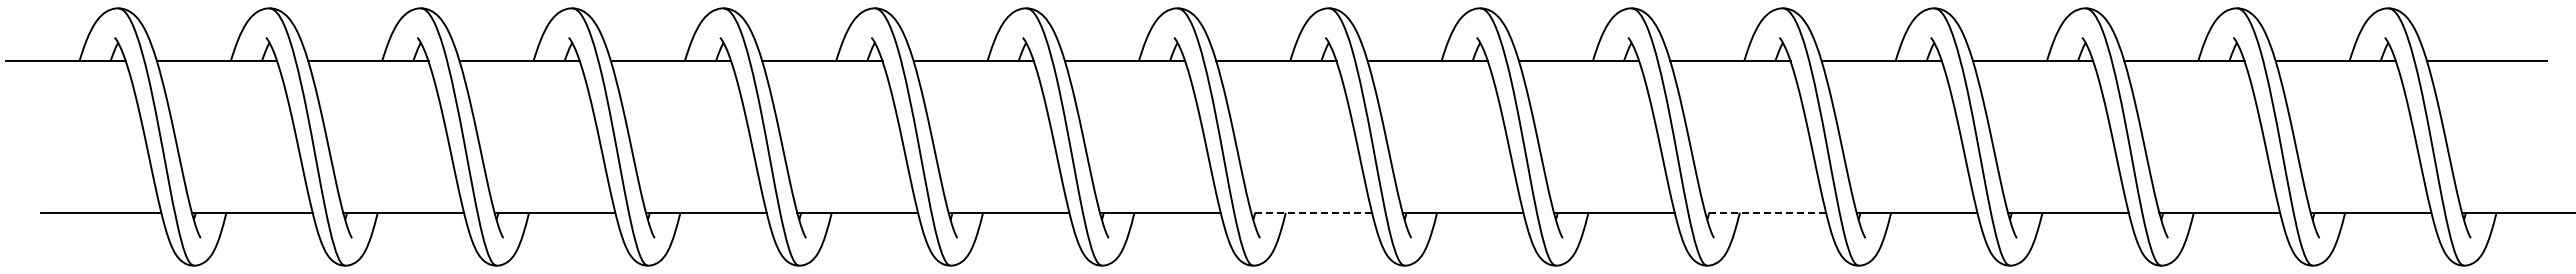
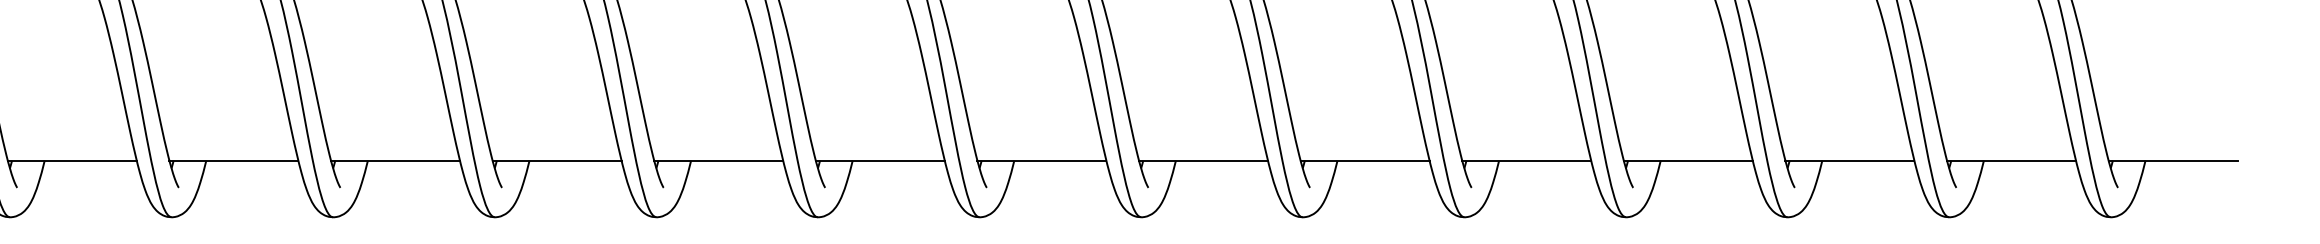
line: (1311, 212) -> (880, 160), dashed -> solid
line: (1765, 212) -> (1364, 160), dashed -> solid

